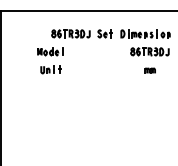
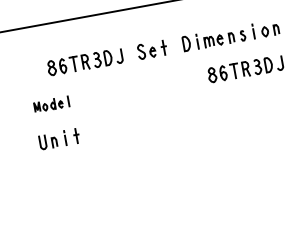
part: (50, 51) -> (51, 103), size x0.7
part: (149, 70) -> (251, 105), removed

